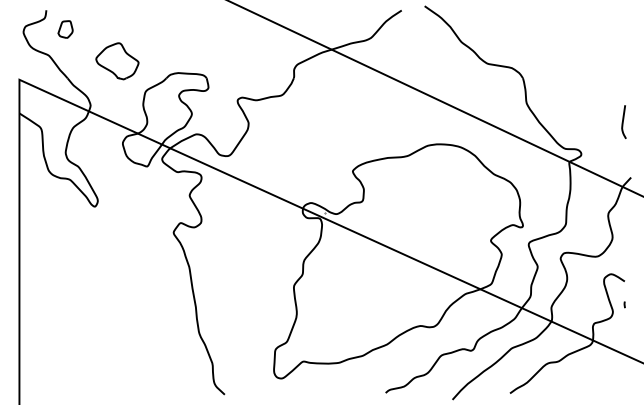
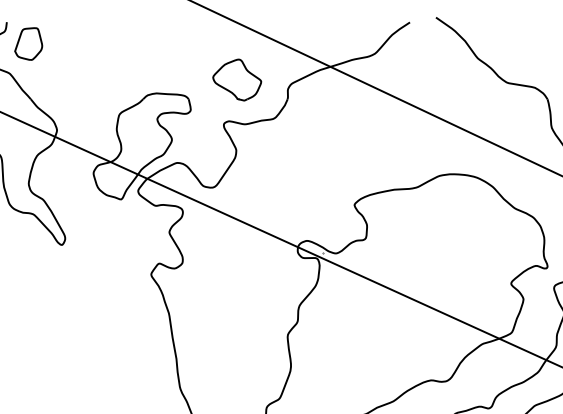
part: (65, 29) -> (28, 43), size x1.67
part: (117, 61) -> (237, 80), moved

